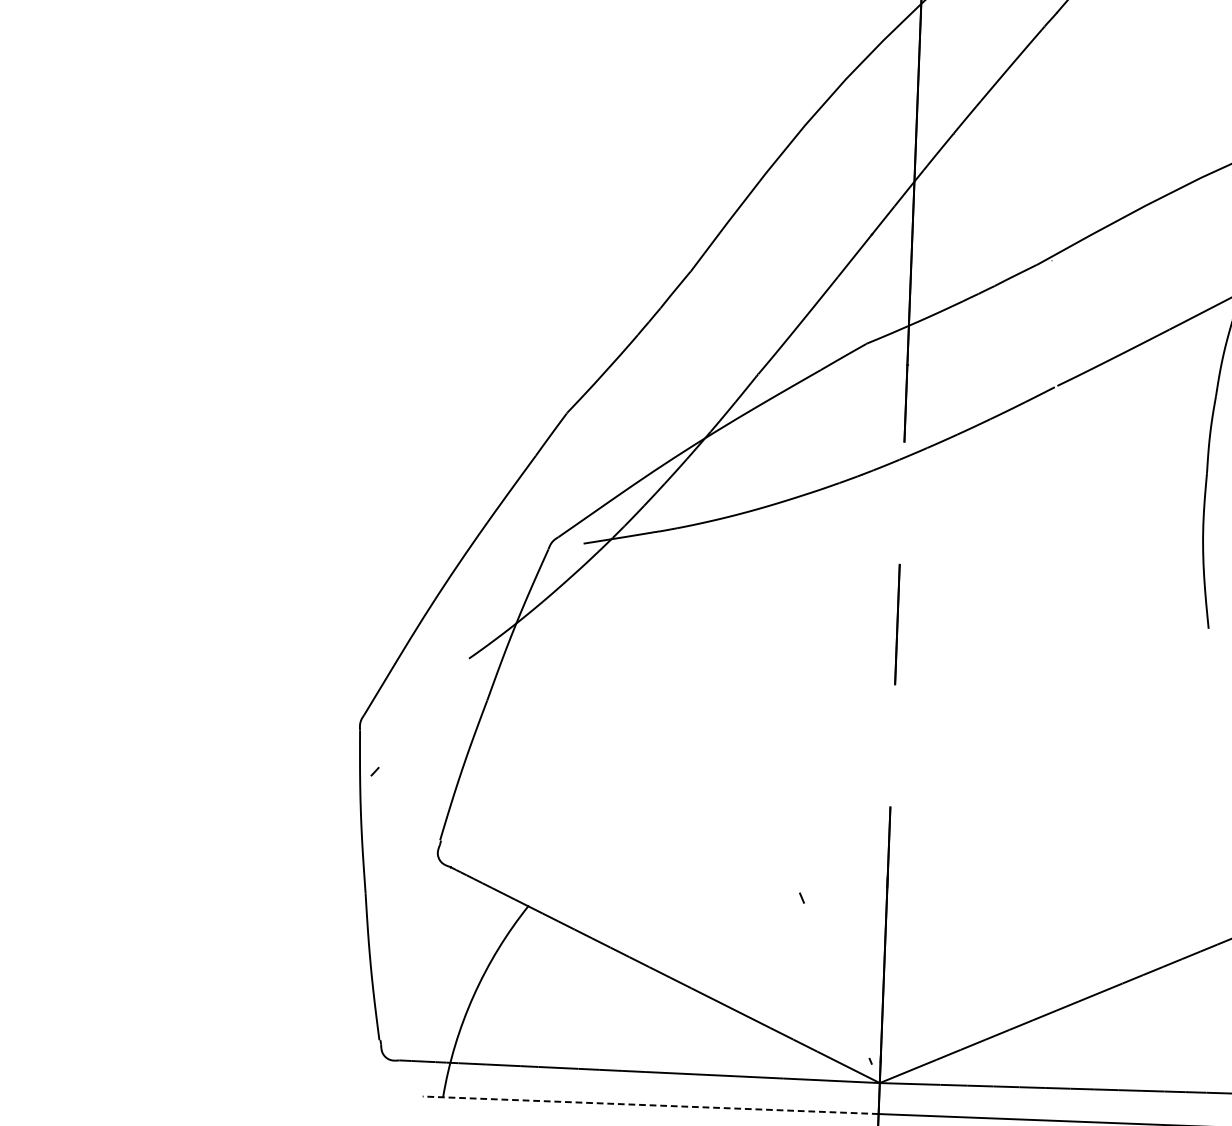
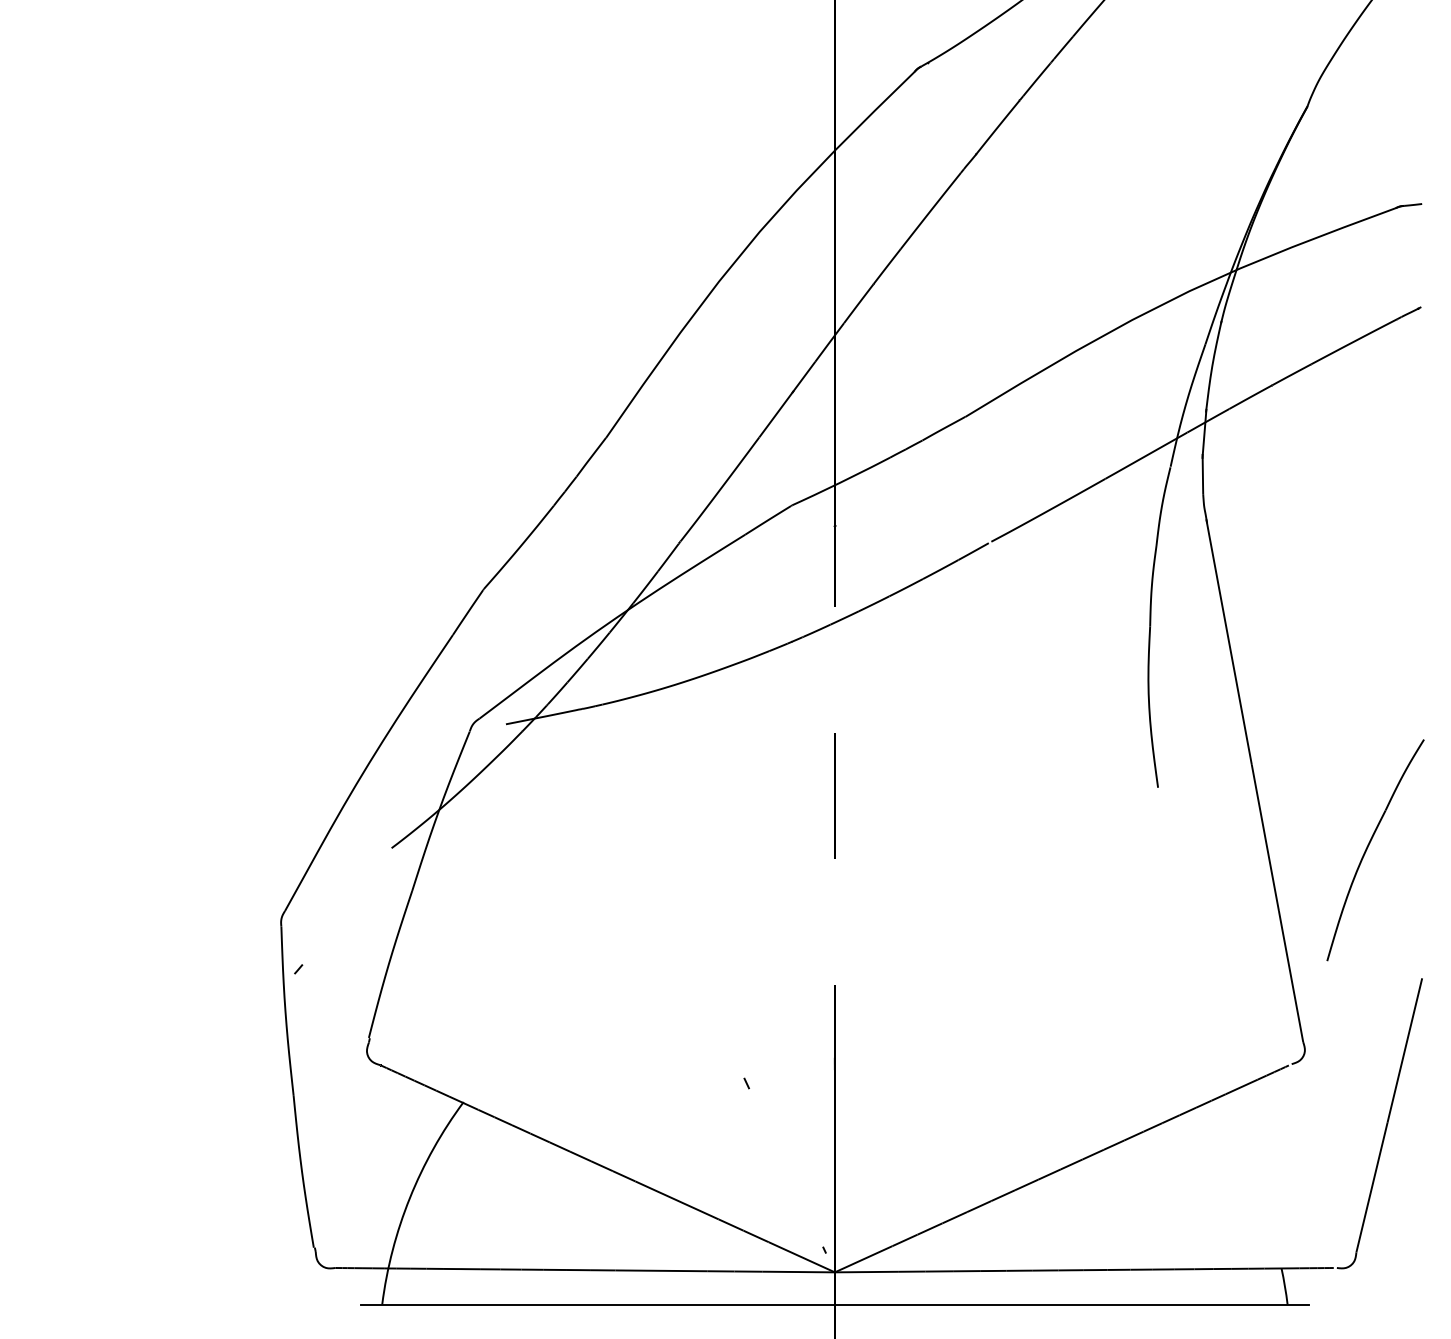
line: (650, 1105) -> (597, 1304), dashed -> solid

